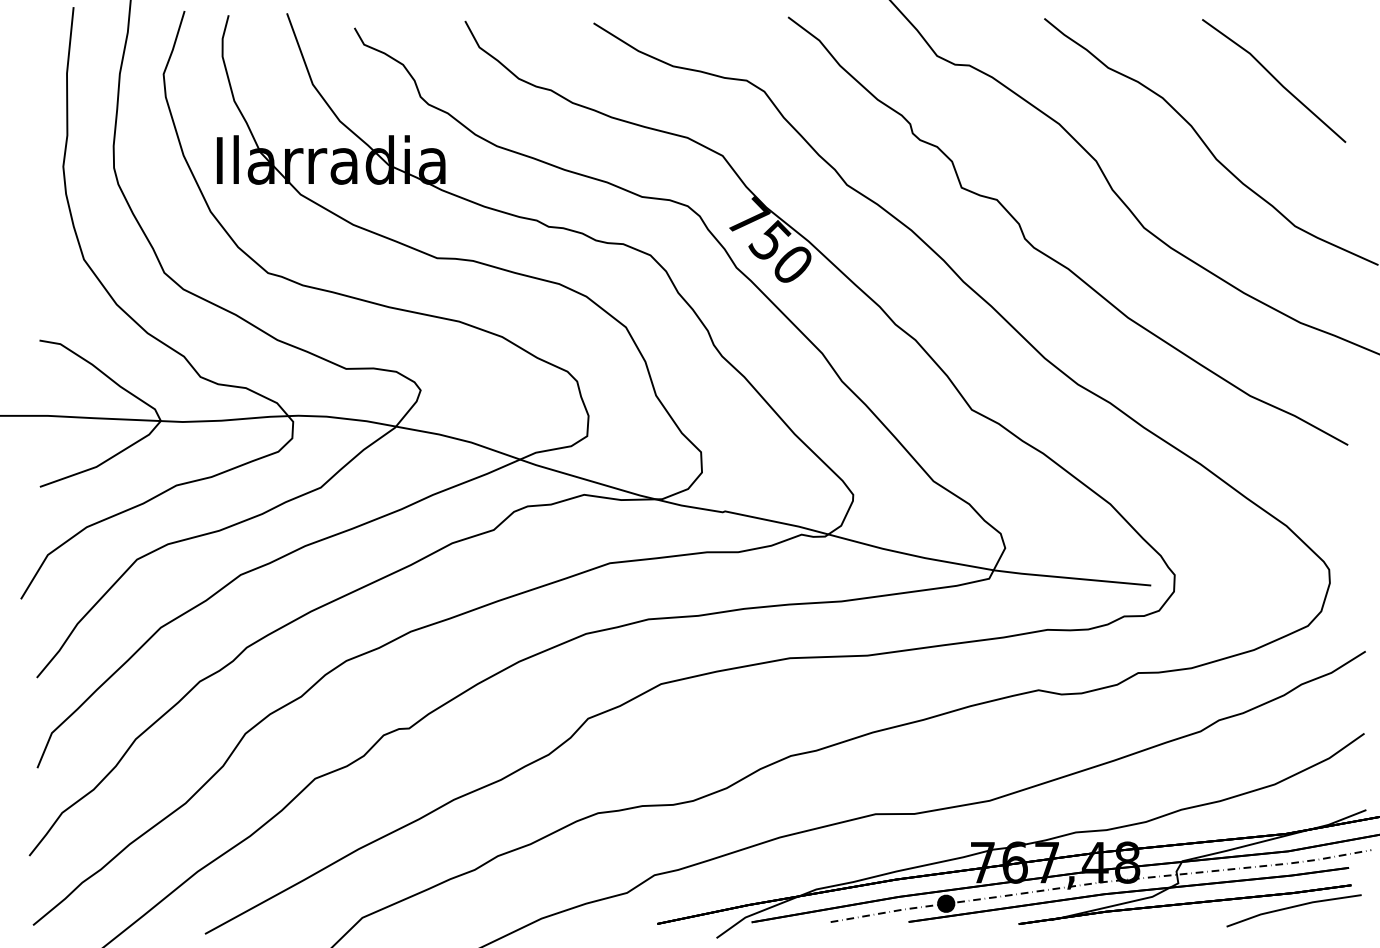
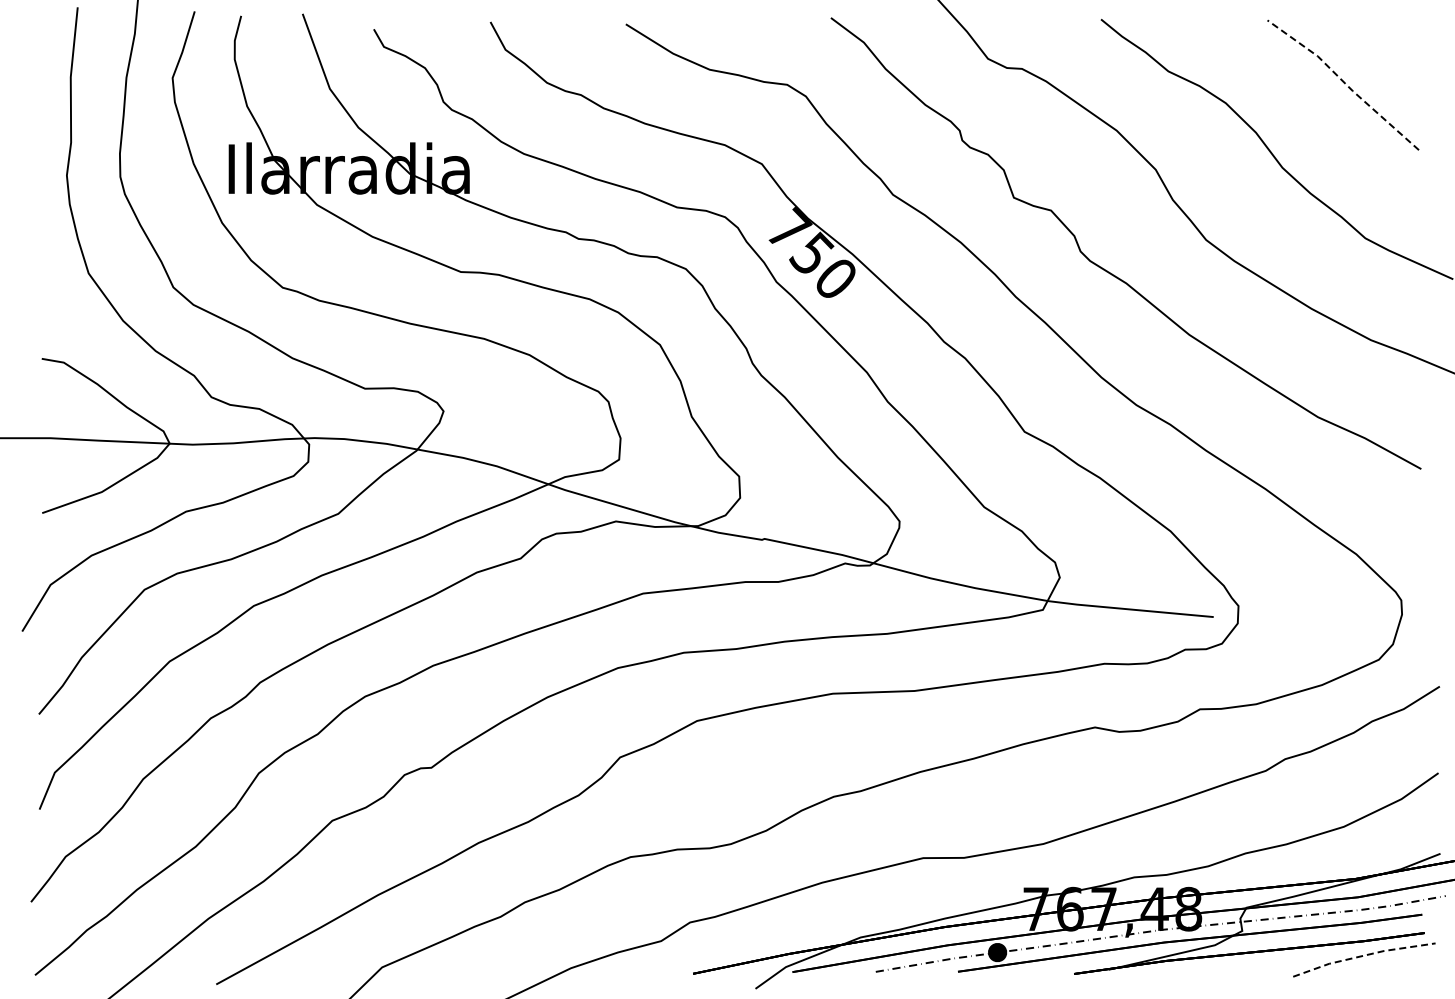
line: (1275, 78) -> (1344, 82), solid -> dashed
line: (1293, 906) -> (1363, 955), solid -> dashed

